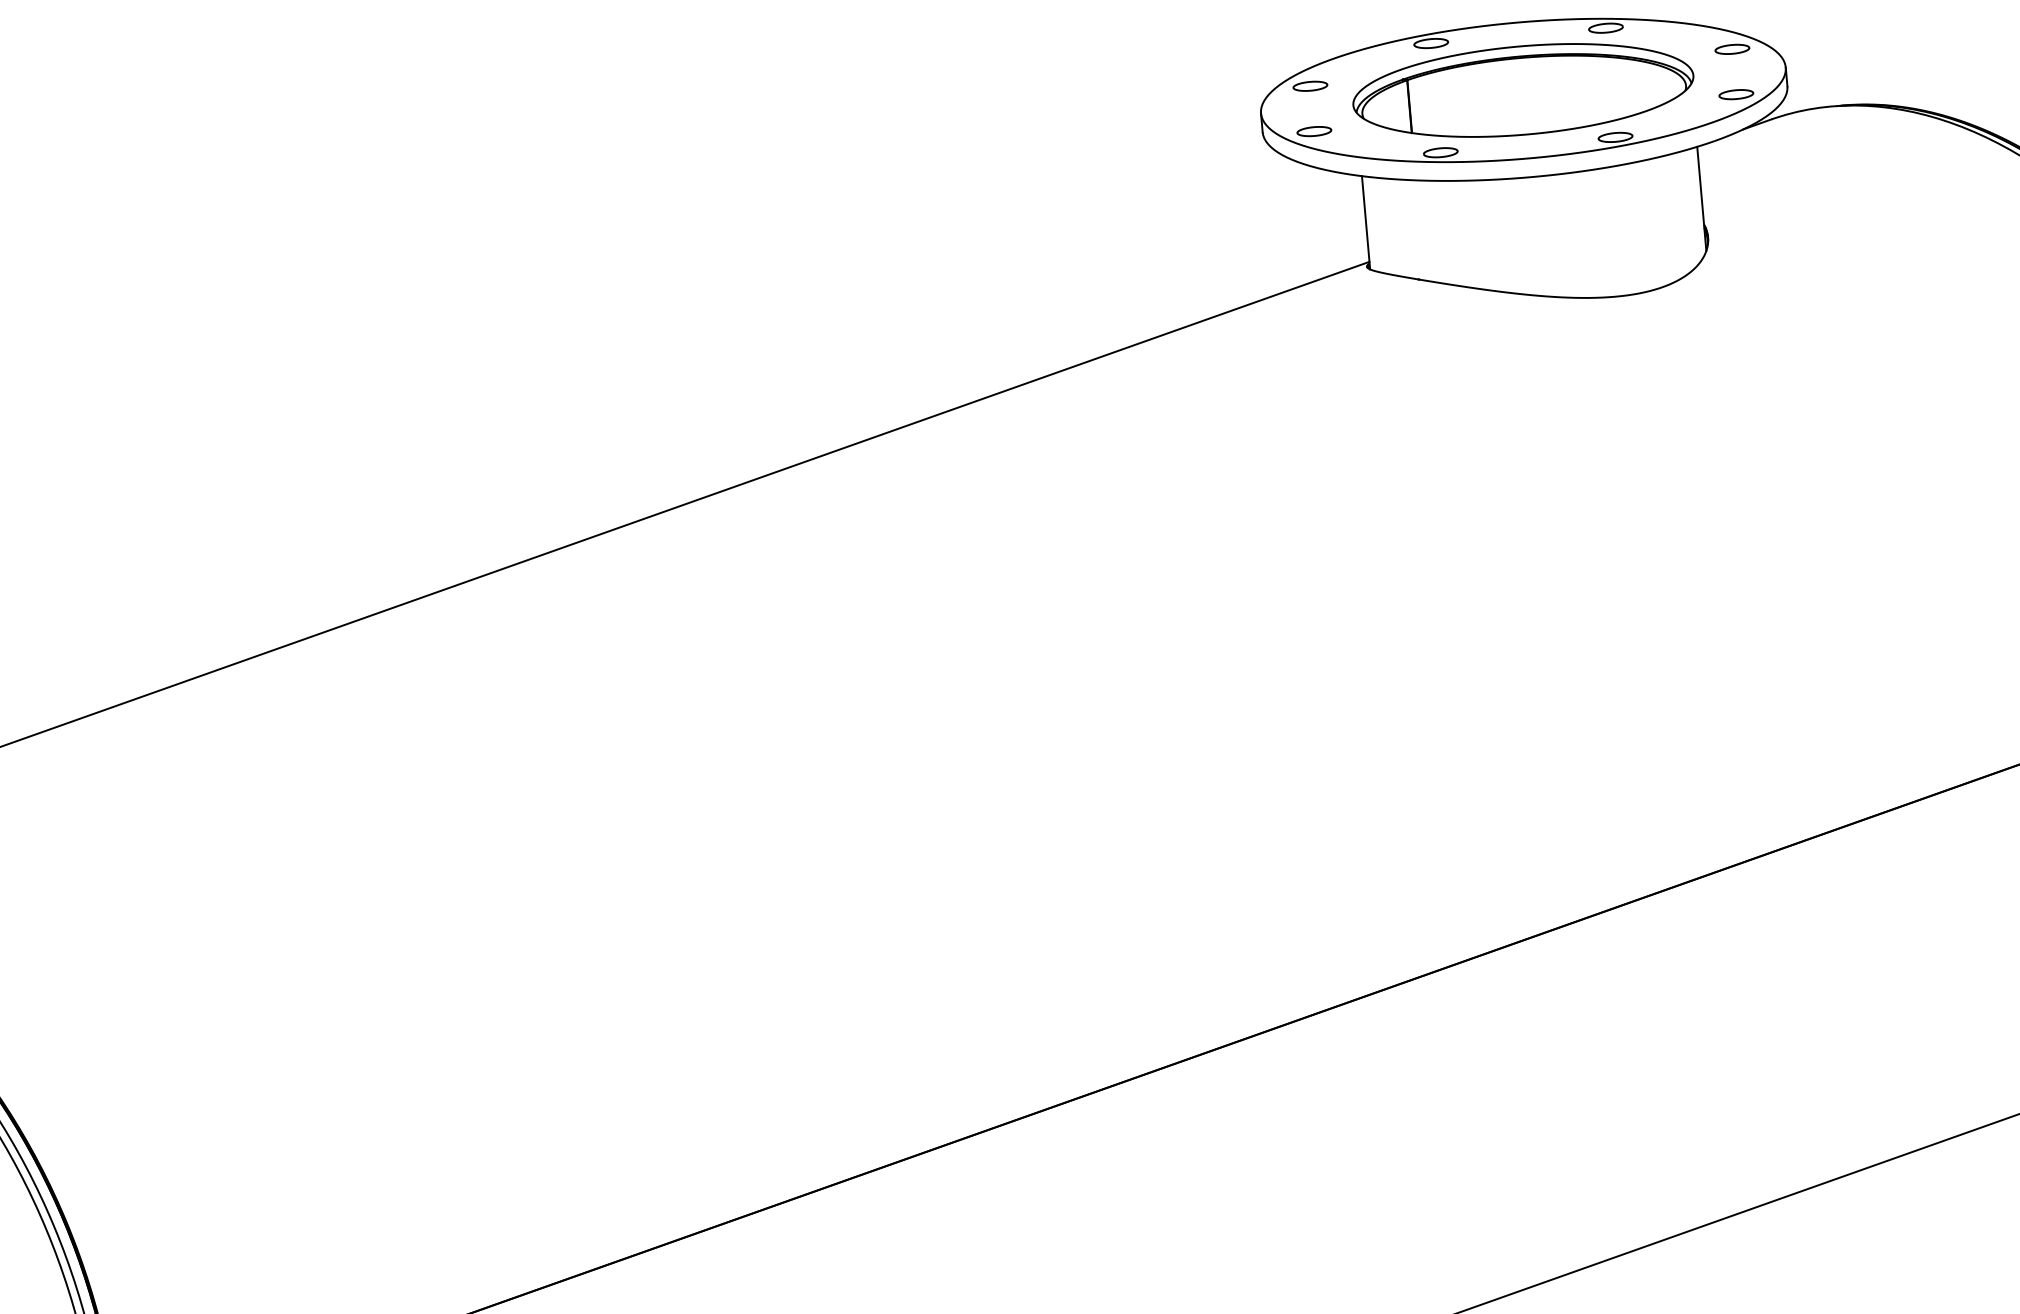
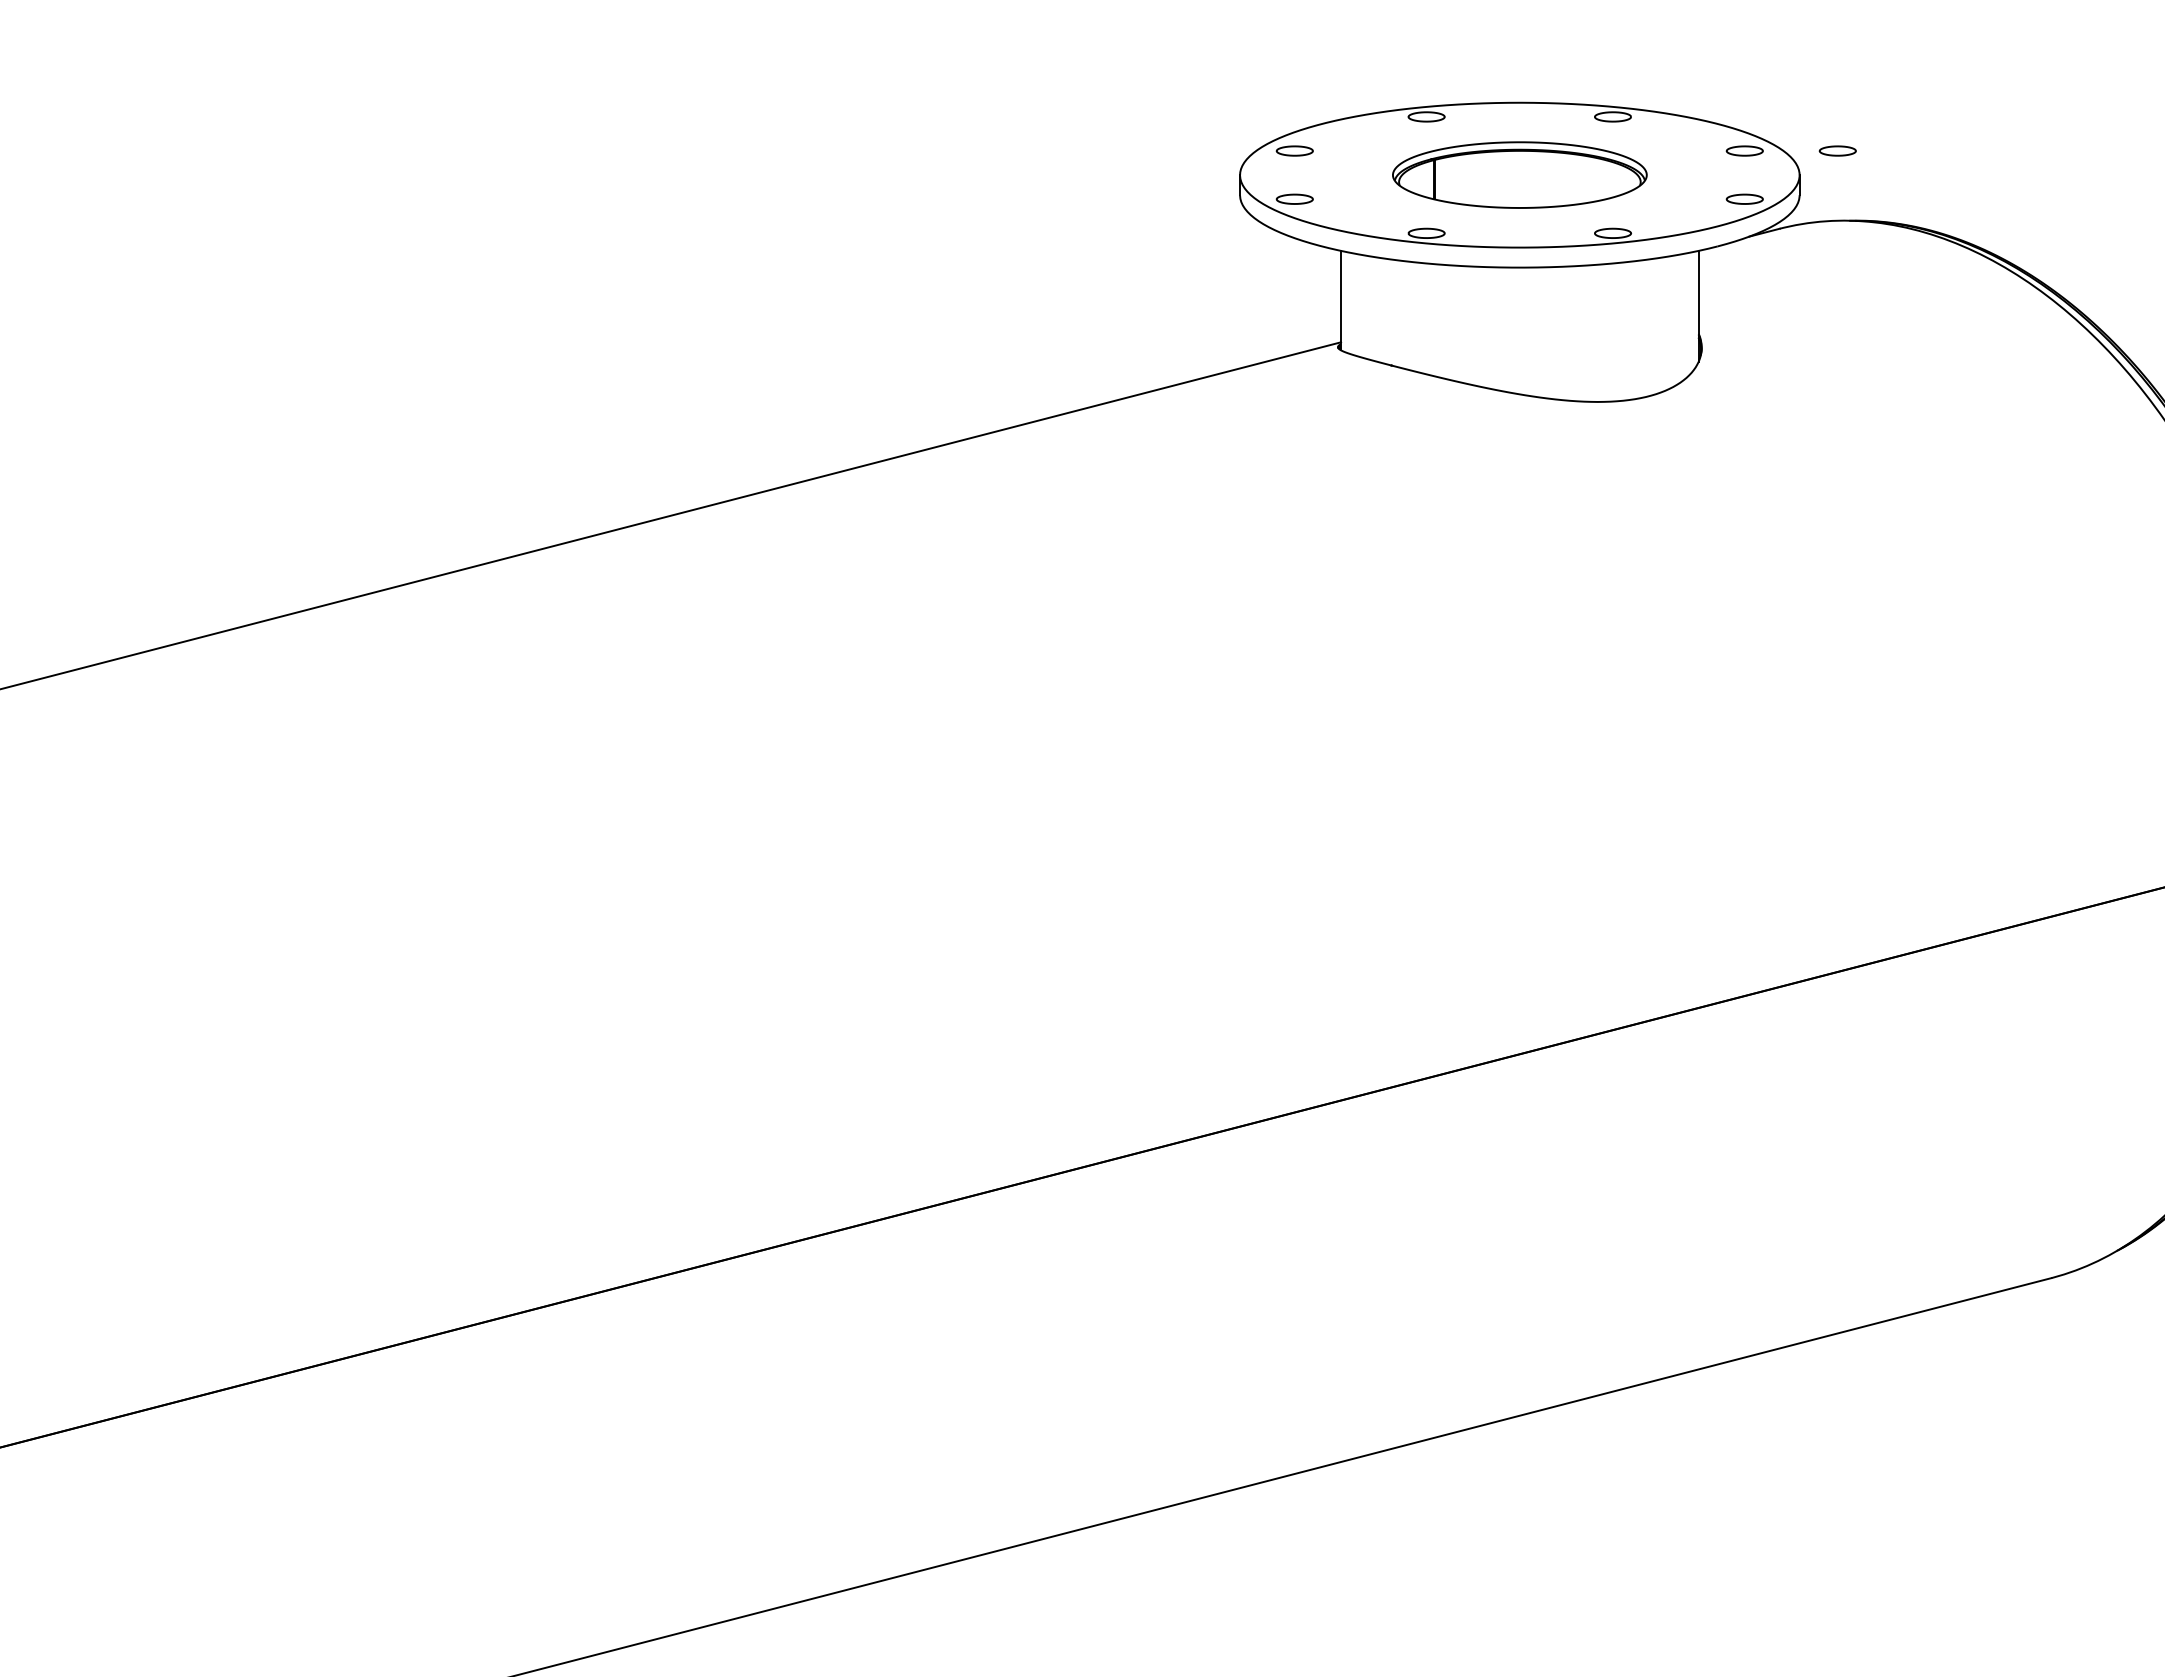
part: (1819, 41) -> (1837, 150), added
part: (1523, 89) -> (1519, 174), size x0.7

